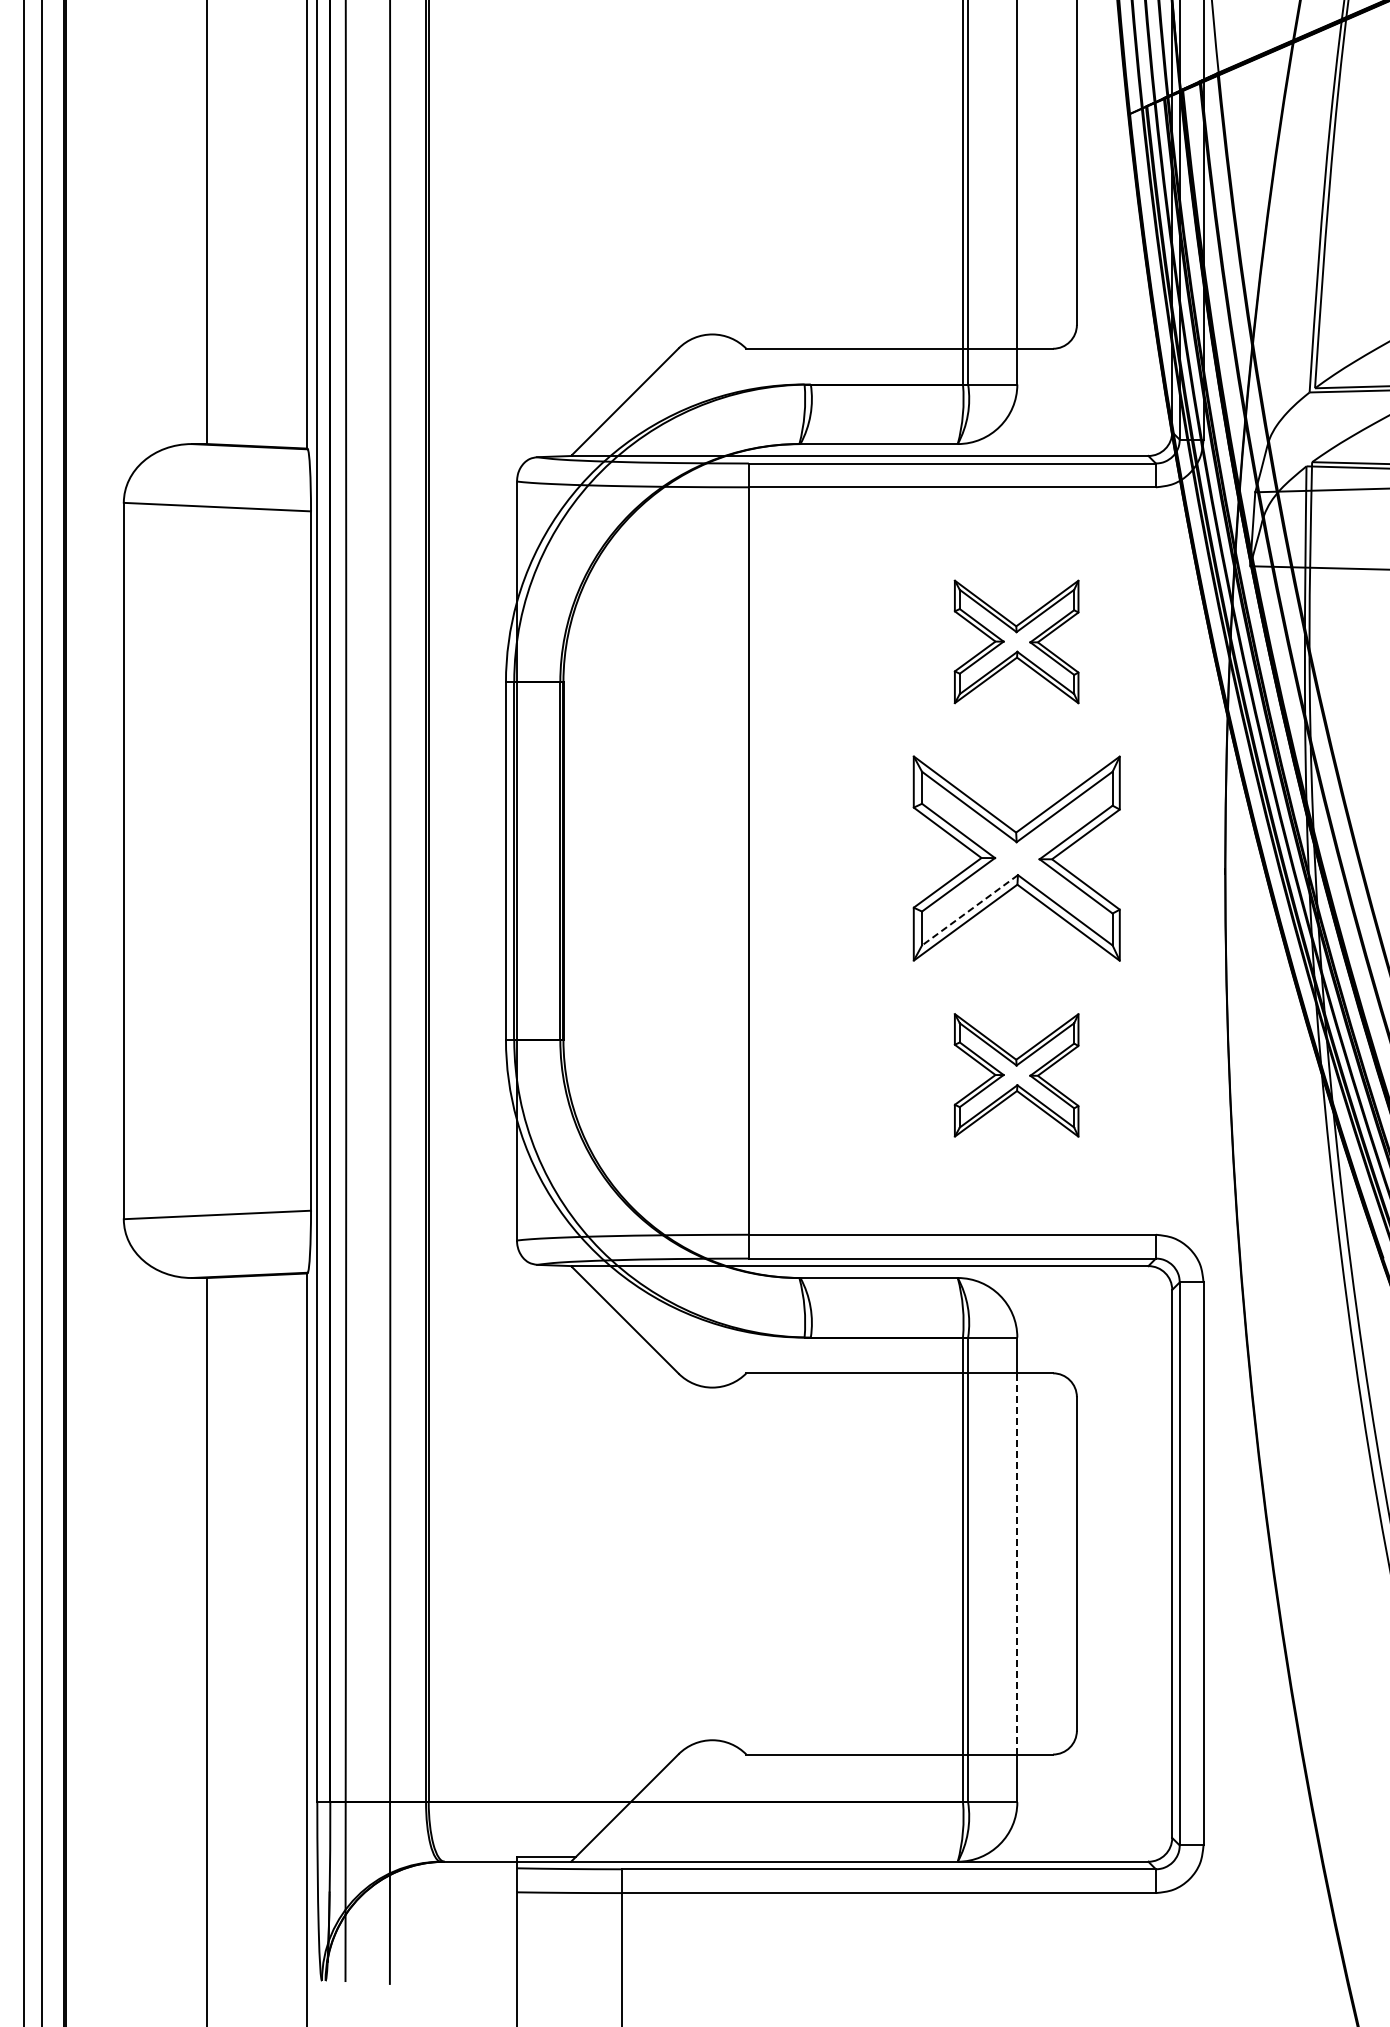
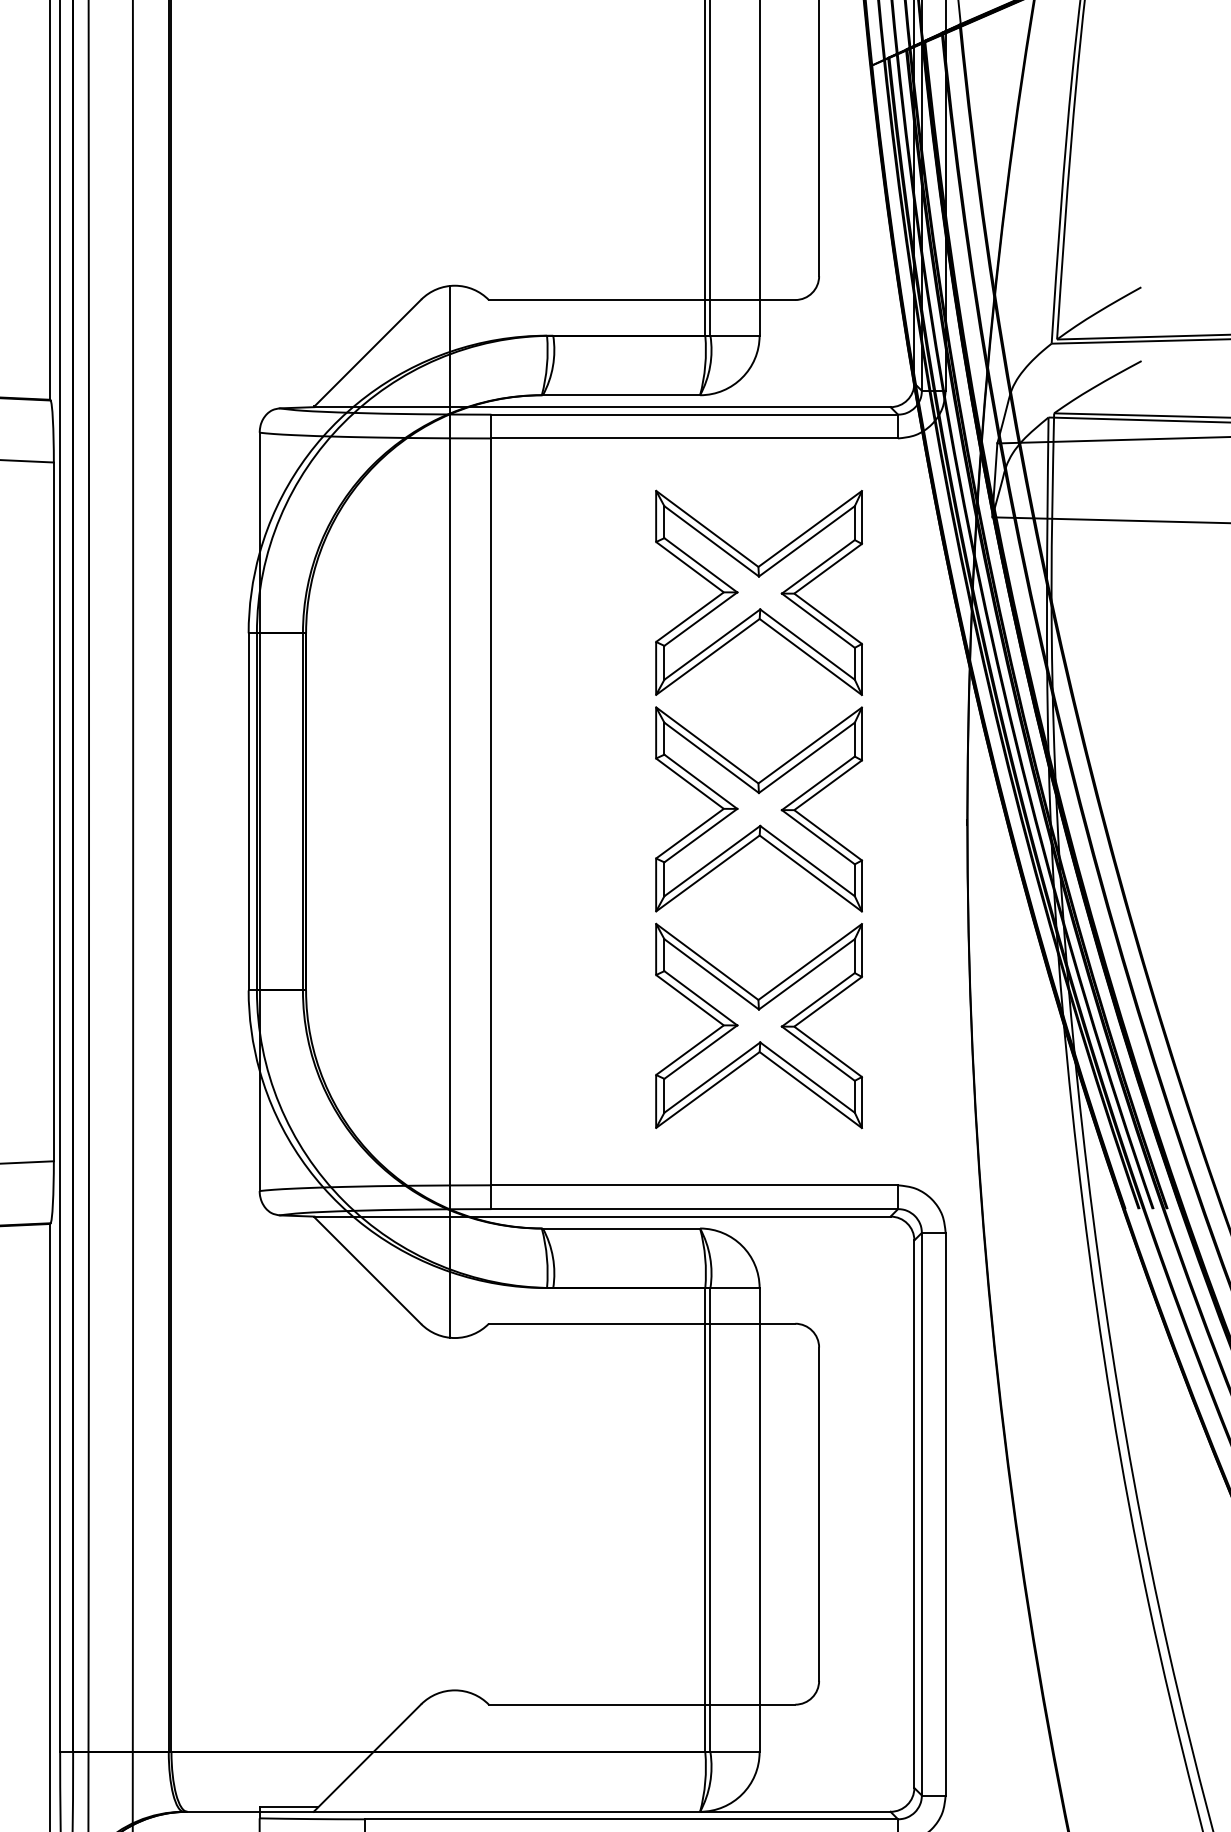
part: (1016, 641) -> (758, 592), size x1.67
line: (707, 860) -> (450, 811), added
line: (969, 910) -> (711, 861), dashed -> solid
part: (1016, 1075) -> (758, 1026), size x1.67
line: (1017, 1563) -> (759, 1513), dashed -> solid

